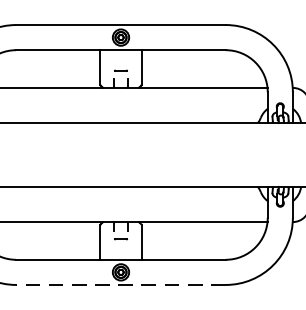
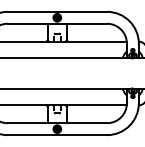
line: (121, 285) -> (57, 135), dashed -> solid

